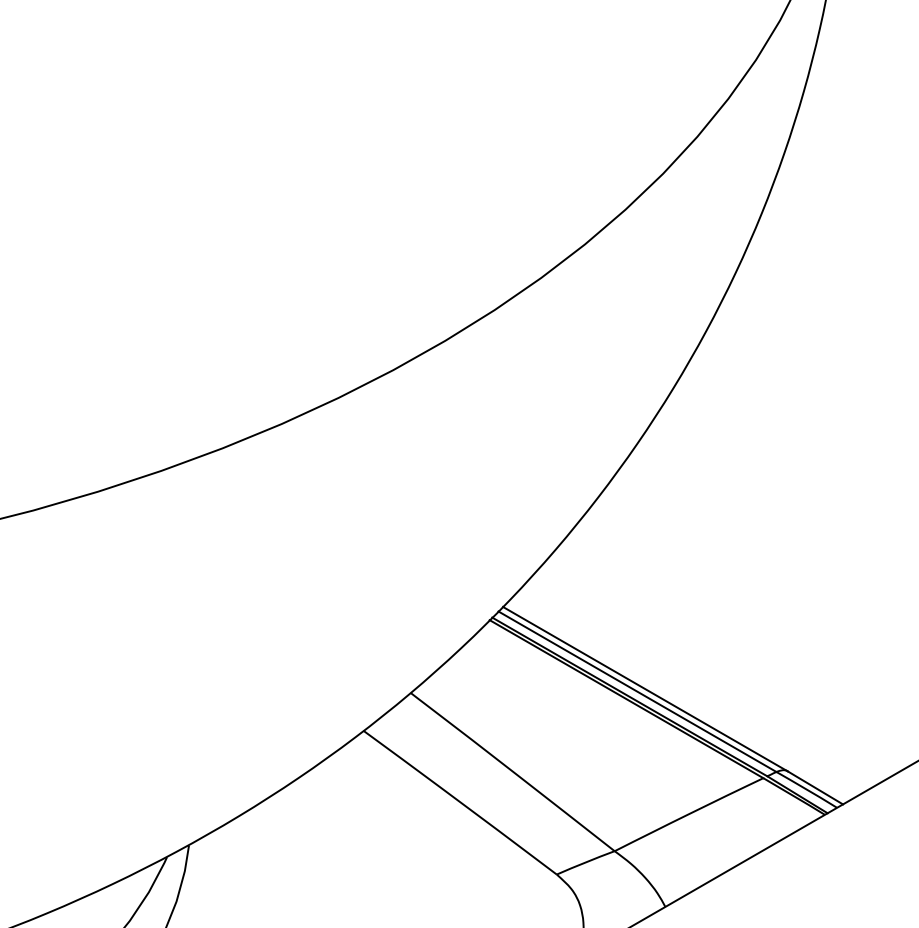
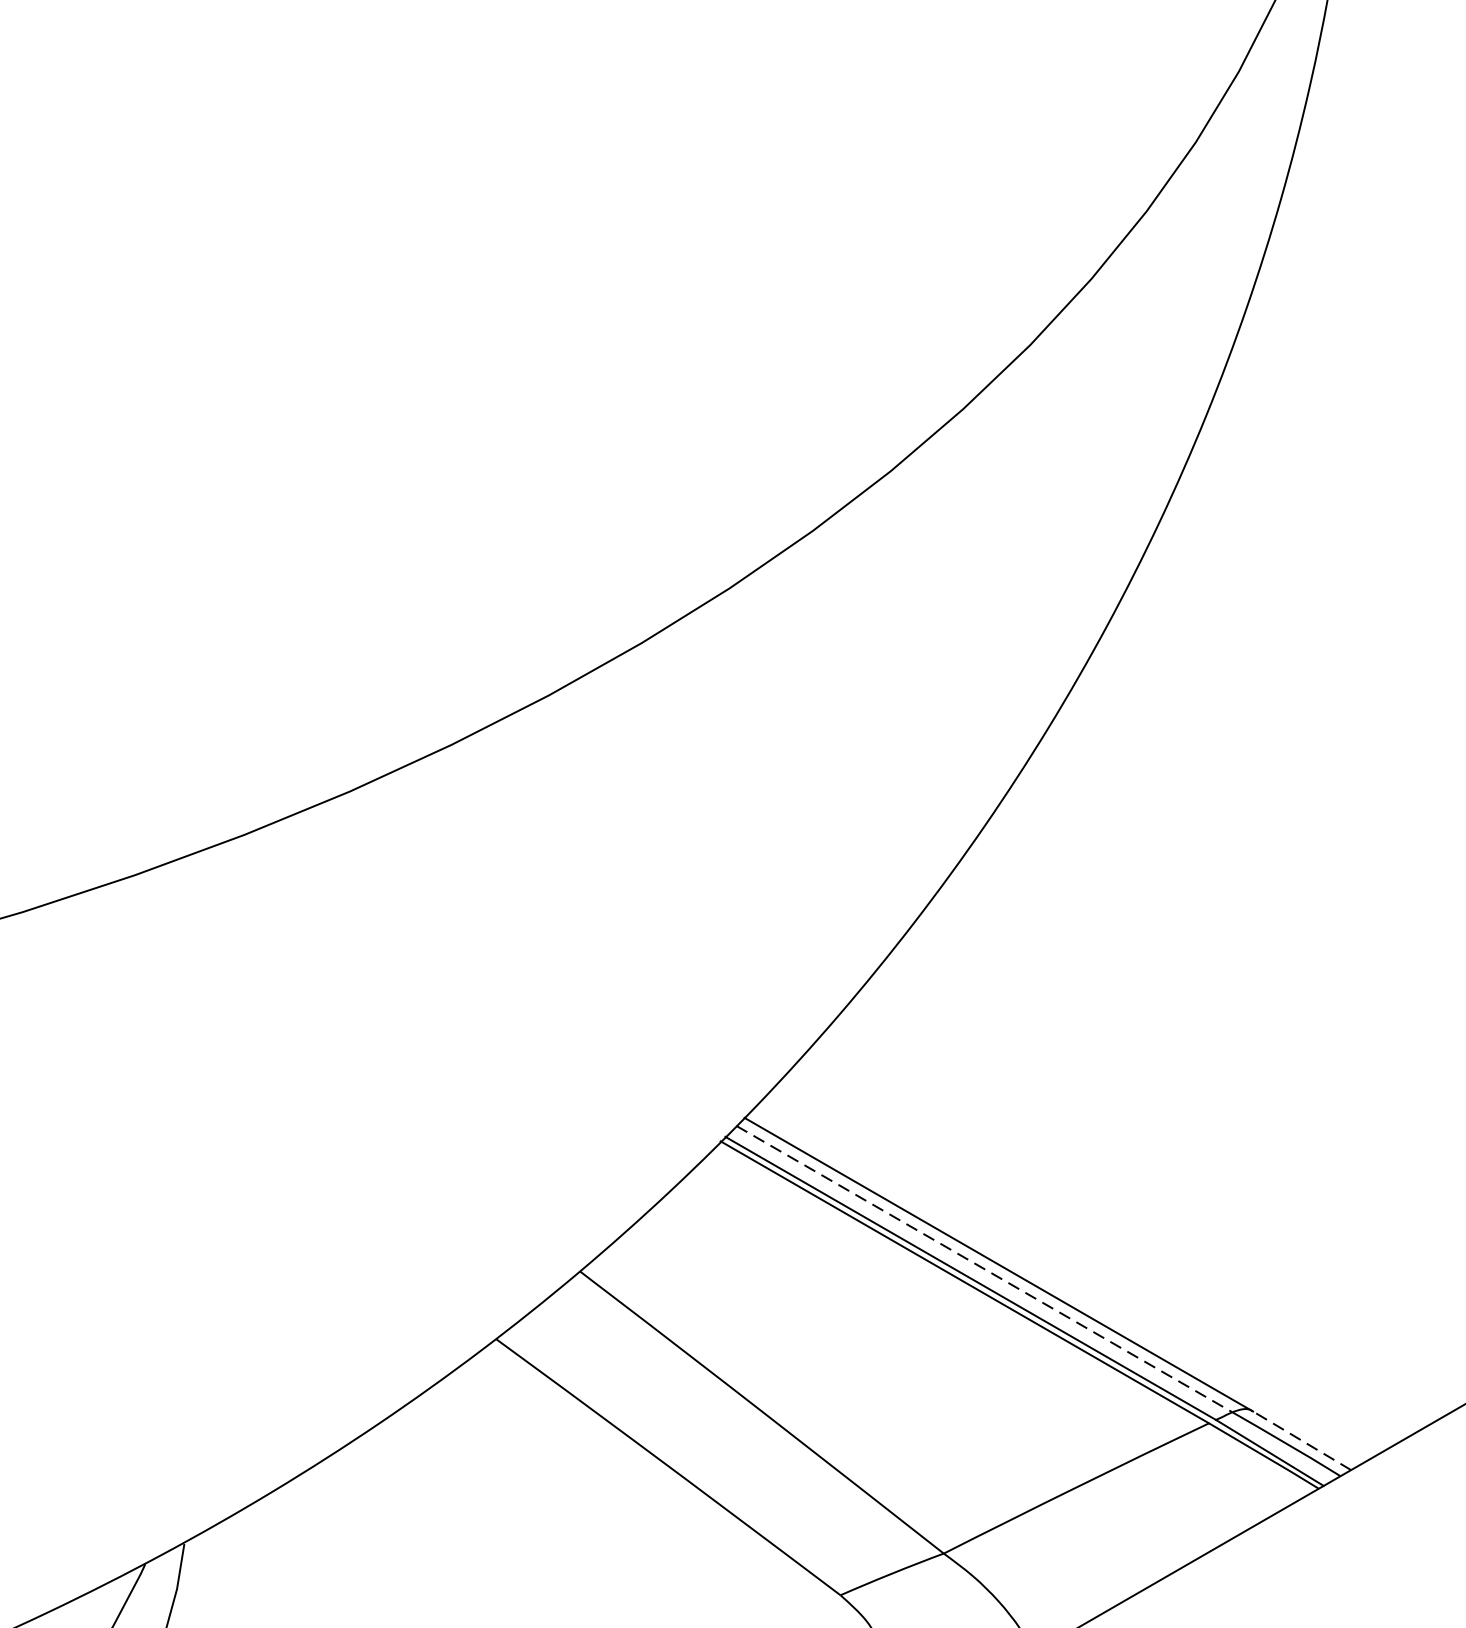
line: (637, 691) -> (984, 1268), solid -> dashed
line: (815, 787) -> (1302, 1439), solid -> dashed

